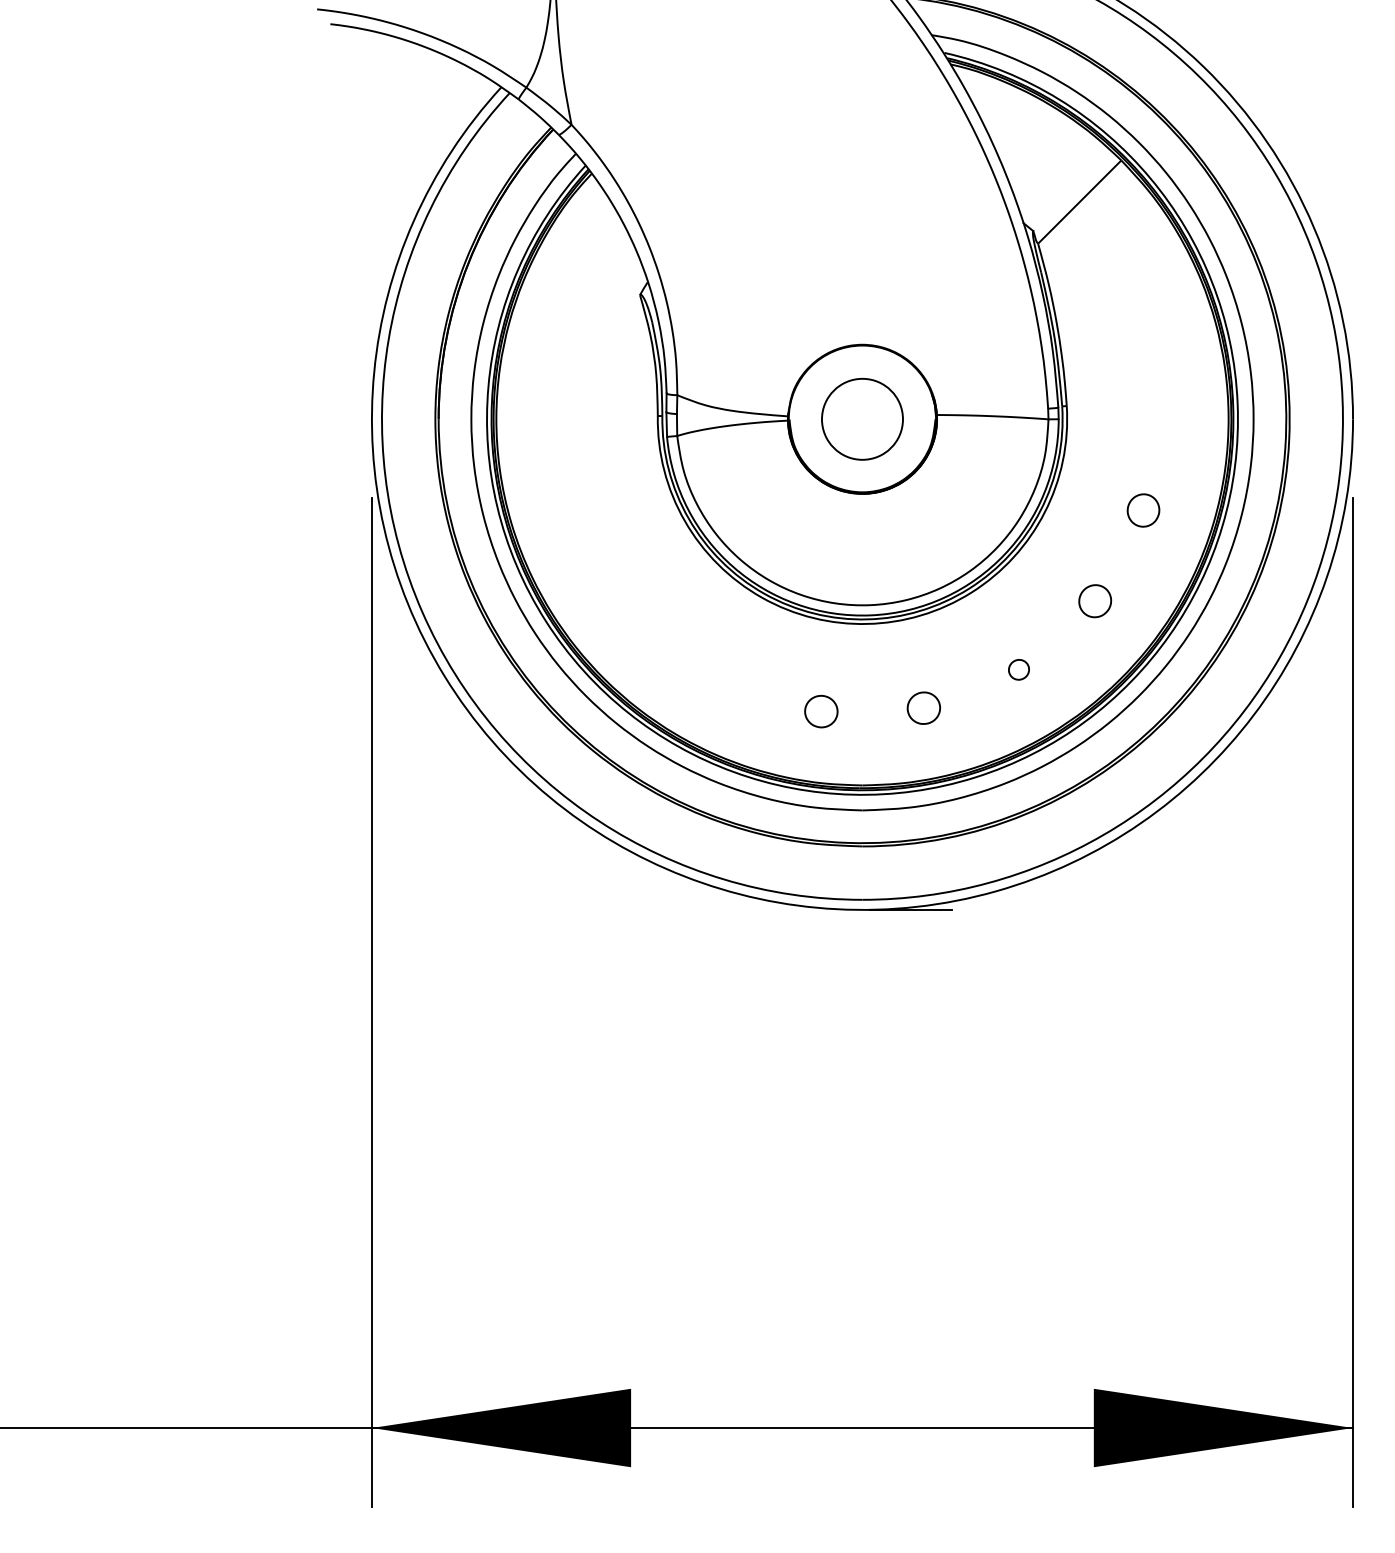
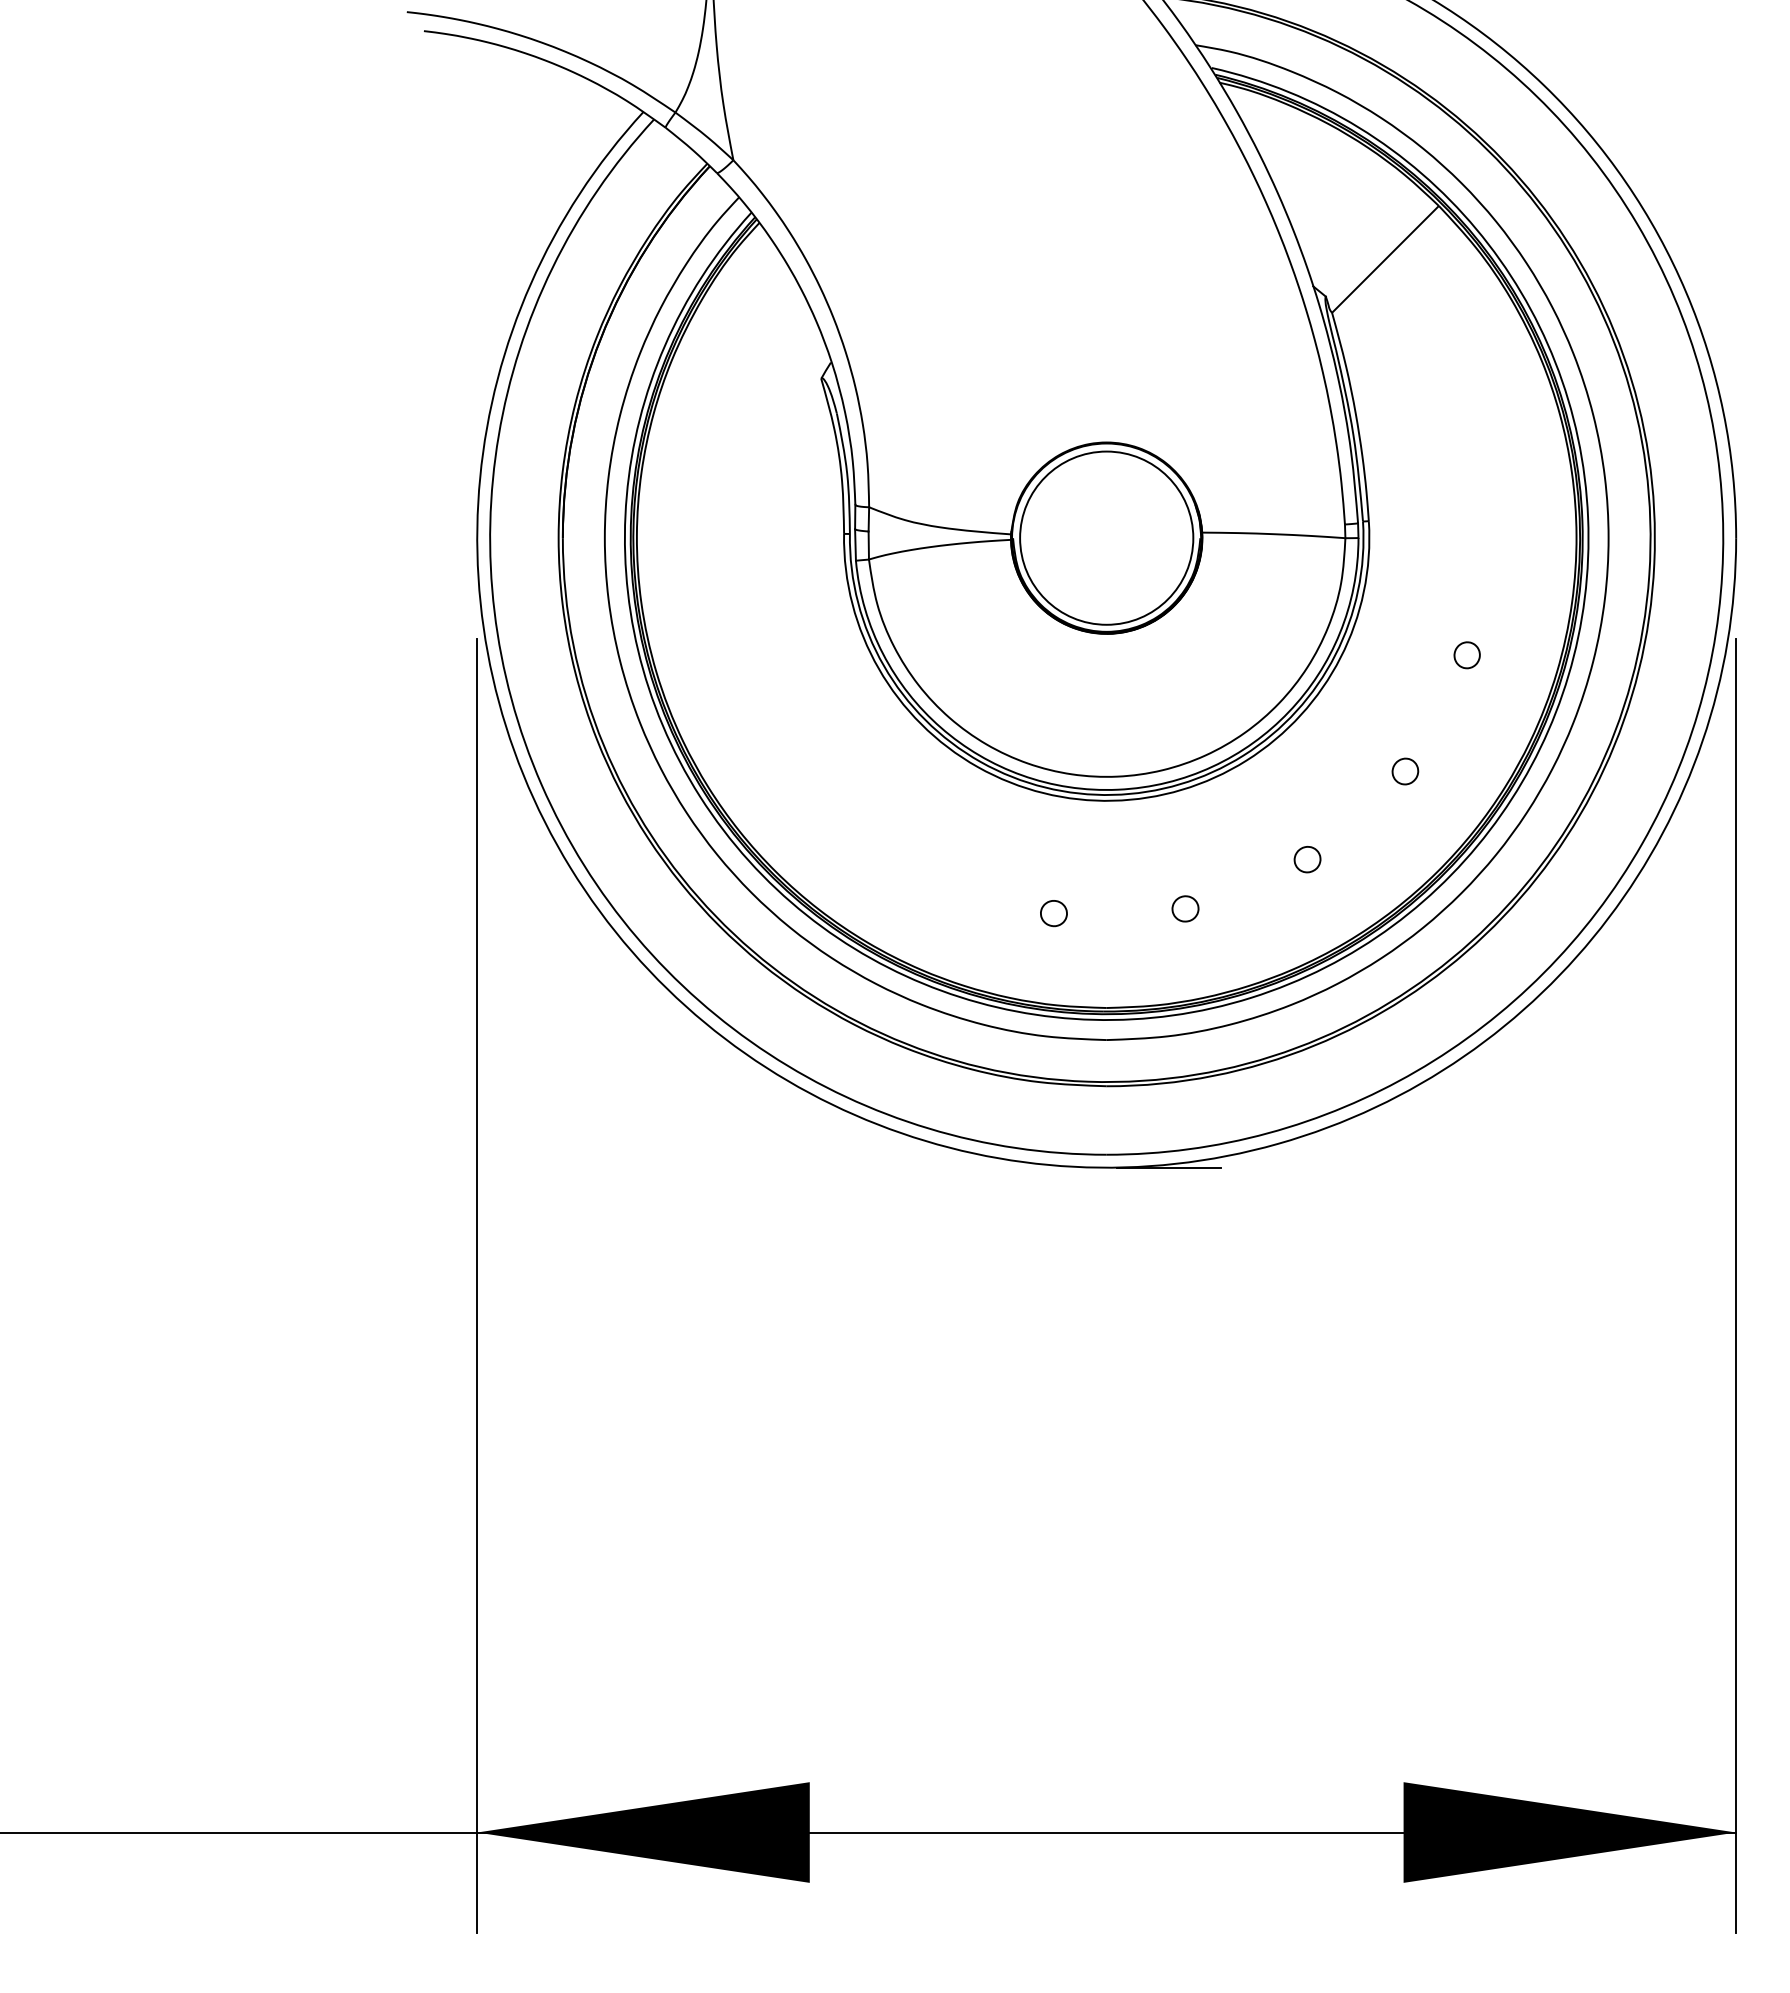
circle: (862, 418) -> (1106, 537), size x1.67
part: (1142, 510) -> (1466, 655), size x0.62
part: (1095, 601) -> (1405, 771), size x0.62
part: (923, 707) -> (1185, 908), size x0.62
part: (821, 711) -> (1053, 913), size x0.62

